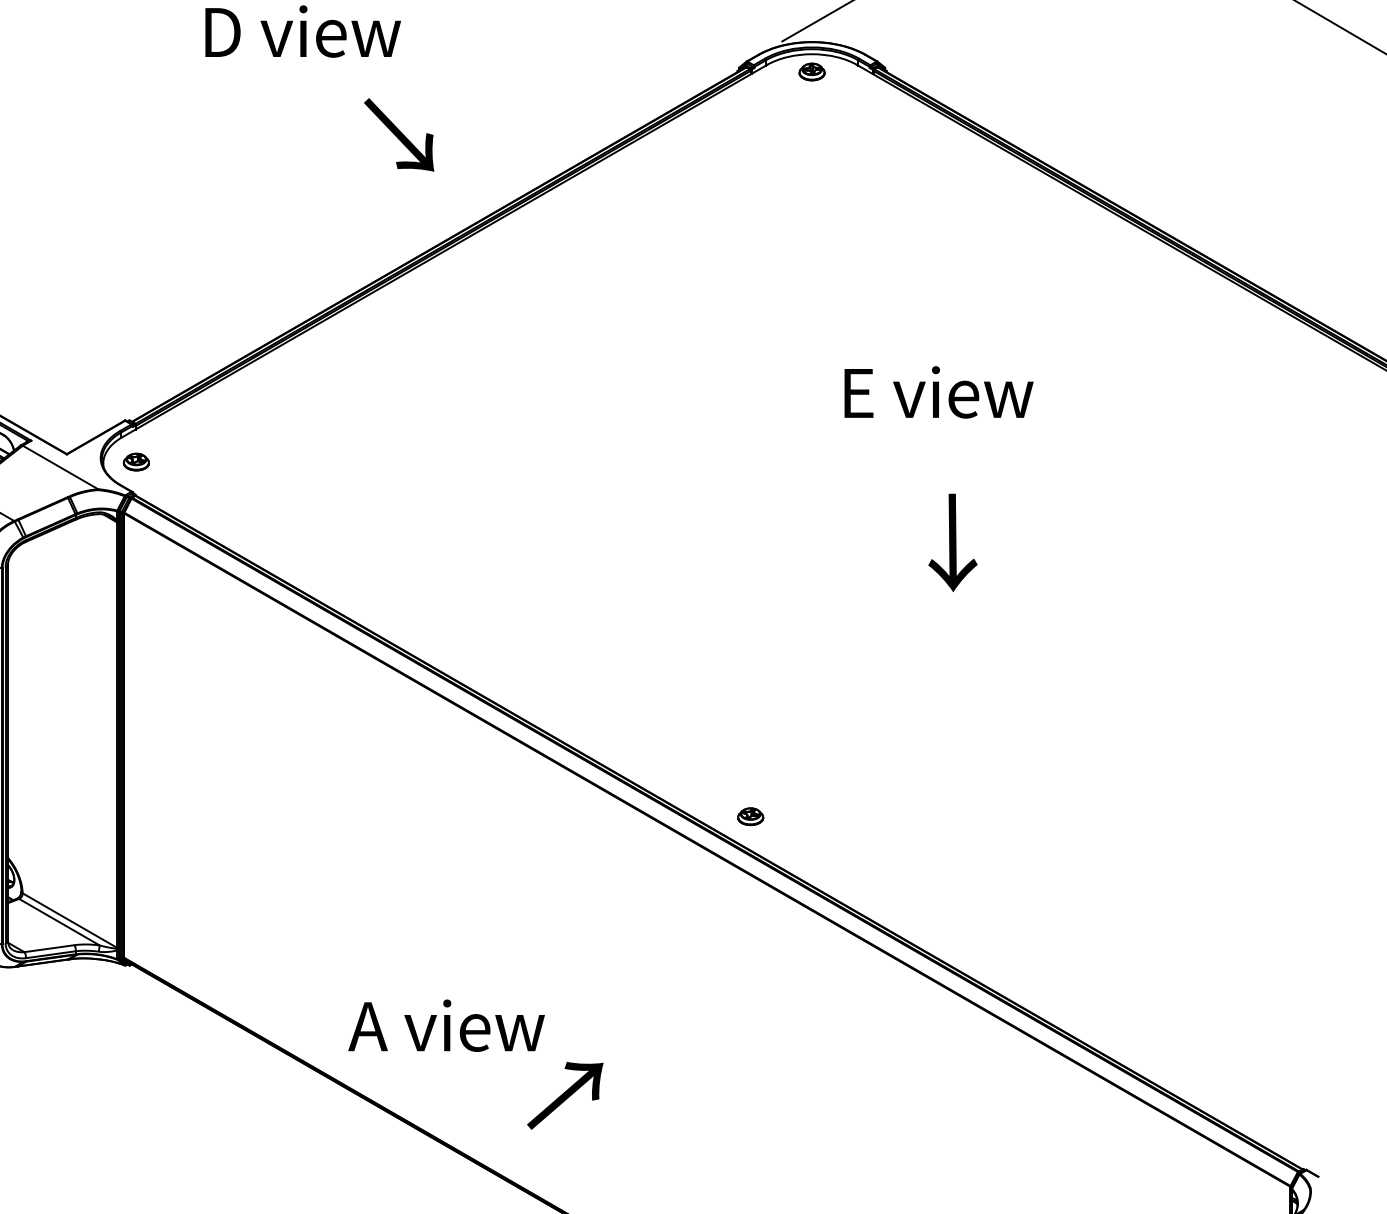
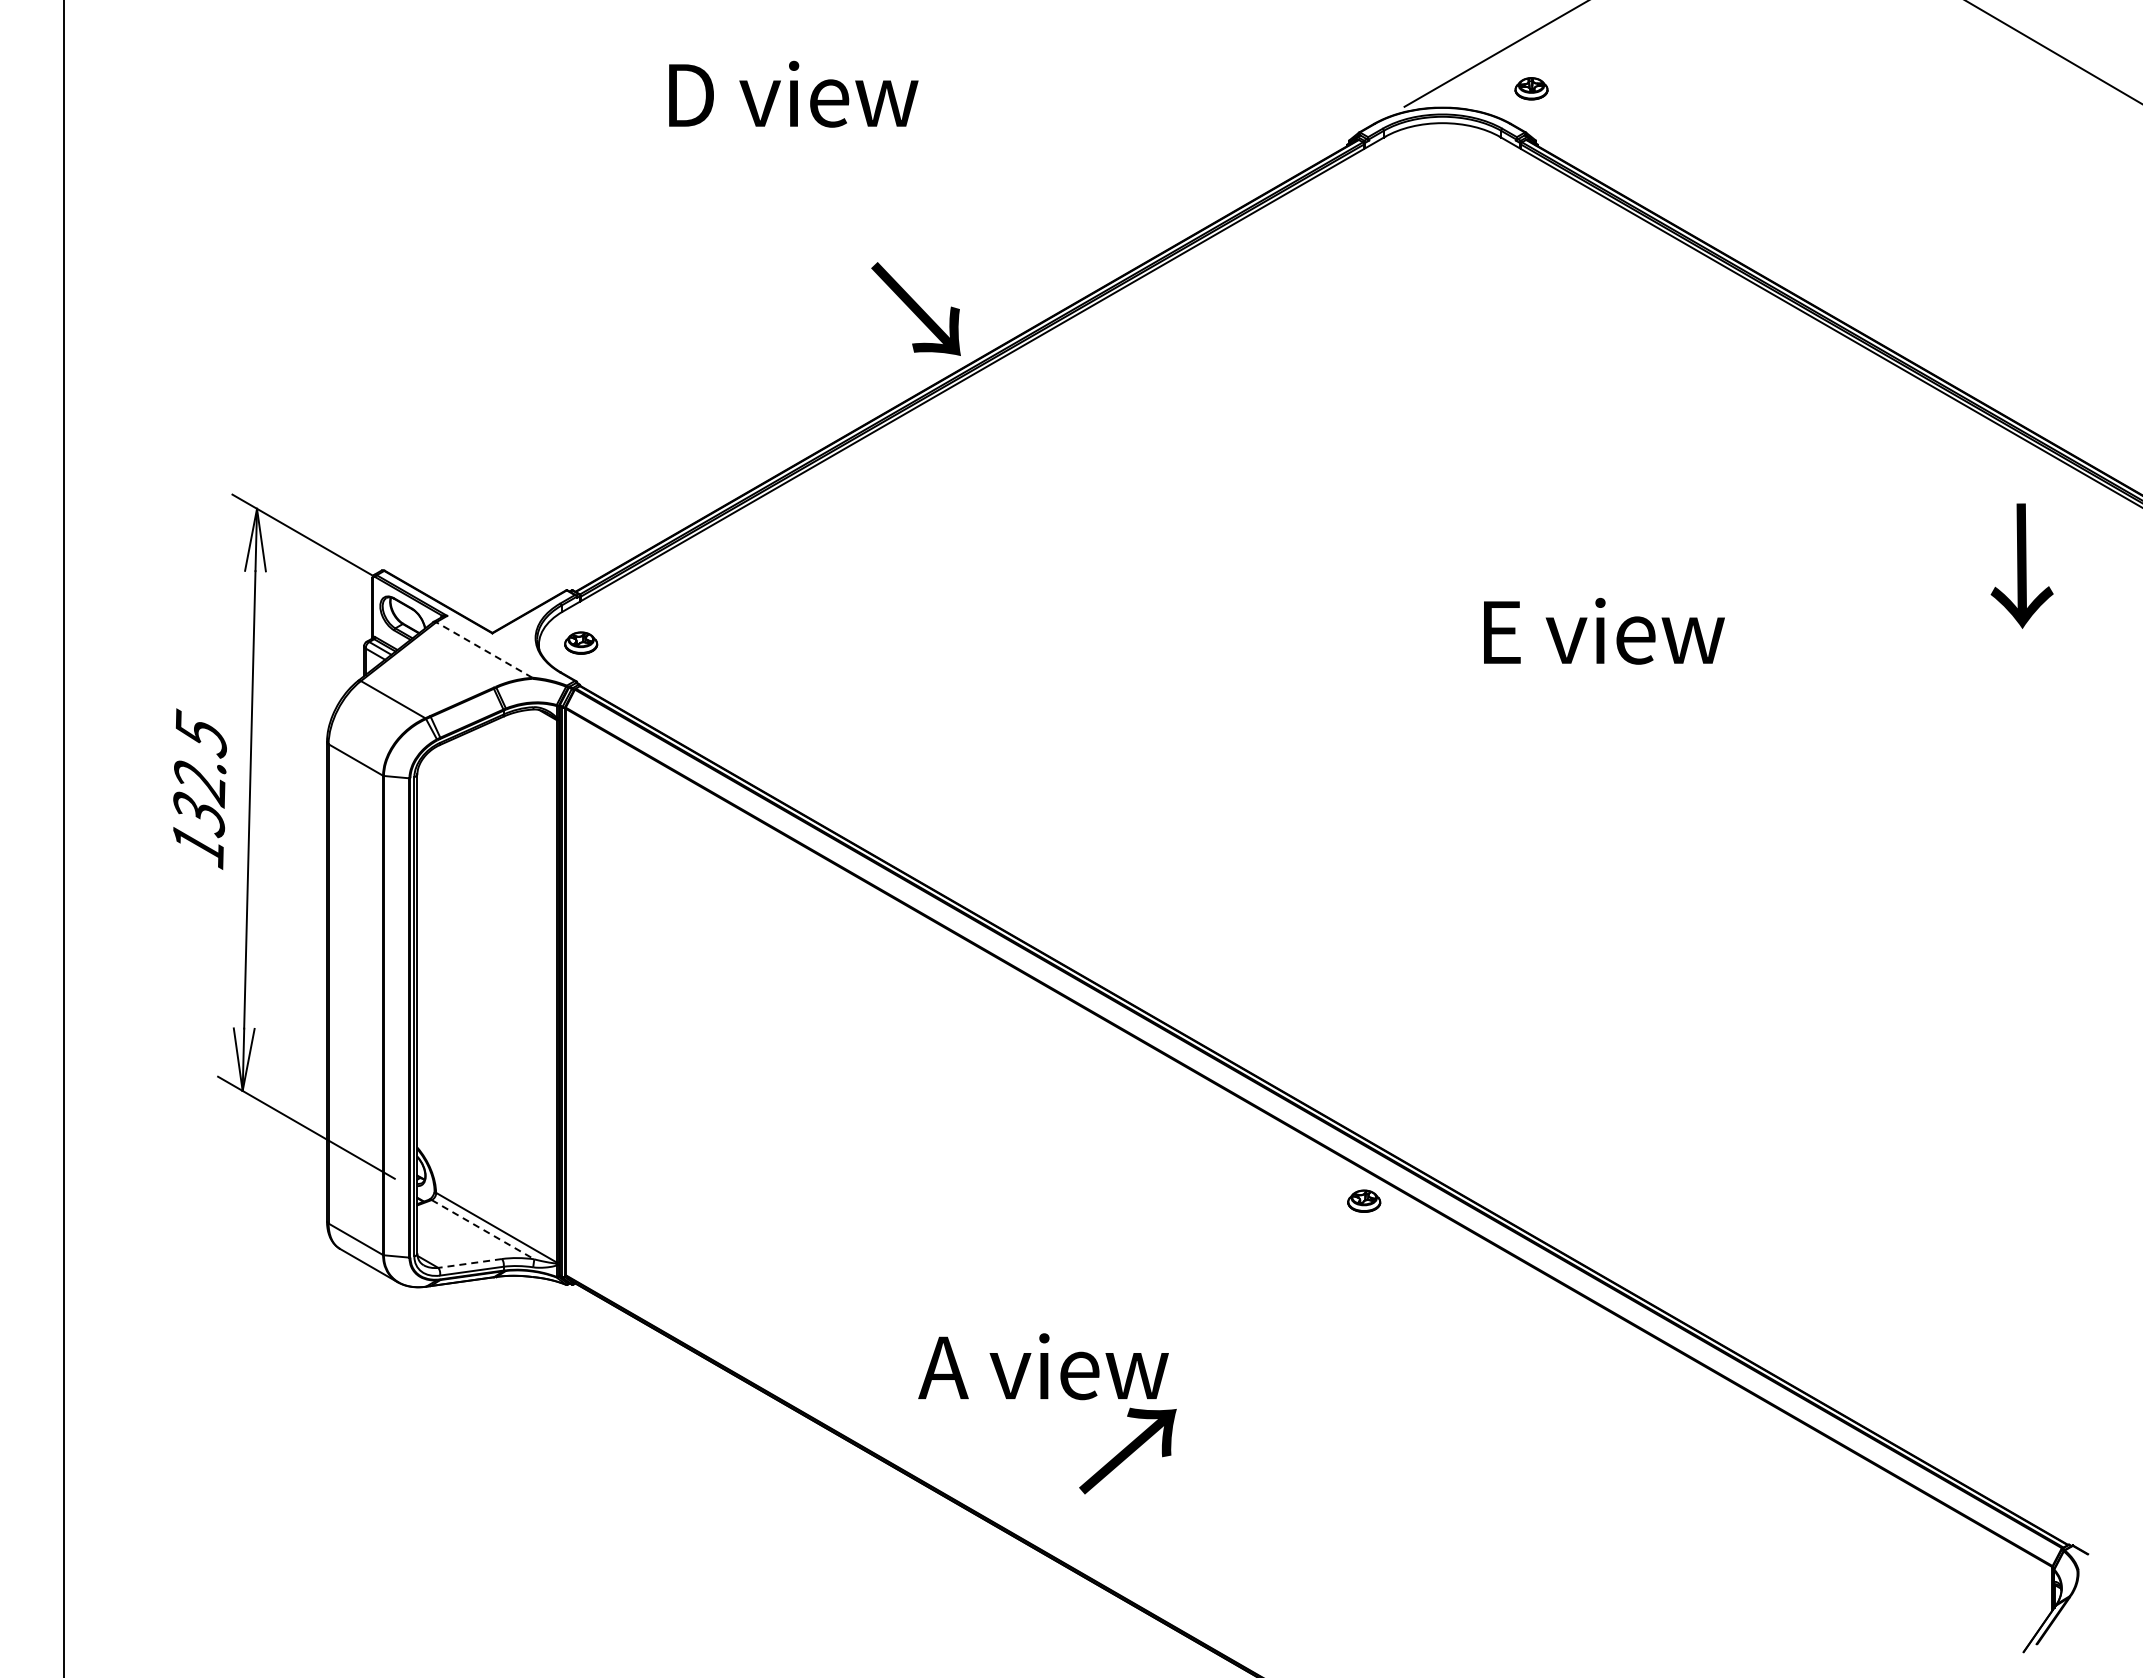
part: (812, 71) -> (1531, 88), moved
text: (398, 134) -> (915, 308), moved
text: (939, 391) -> (1604, 630), moved
line: (59, 467) -> (483, 649), solid -> dashed
text: (952, 542) -> (2021, 565), moved
part: (750, 816) -> (1364, 1200), moved
line: (59, 922) -> (483, 1229), solid -> dashed
line: (48, 948) -> (469, 1263), solid -> dashed
text: (446, 1025) -> (1043, 1366), moved

